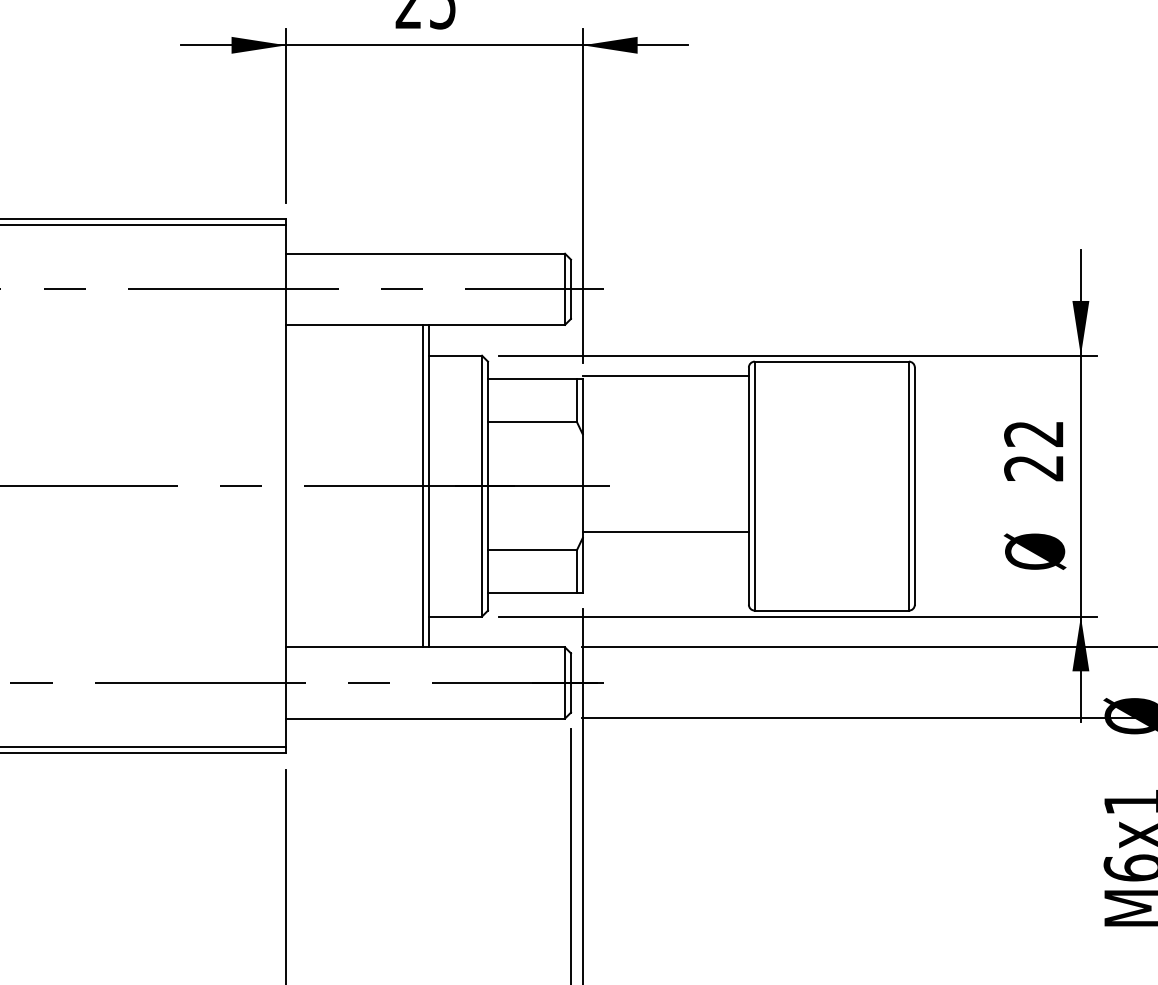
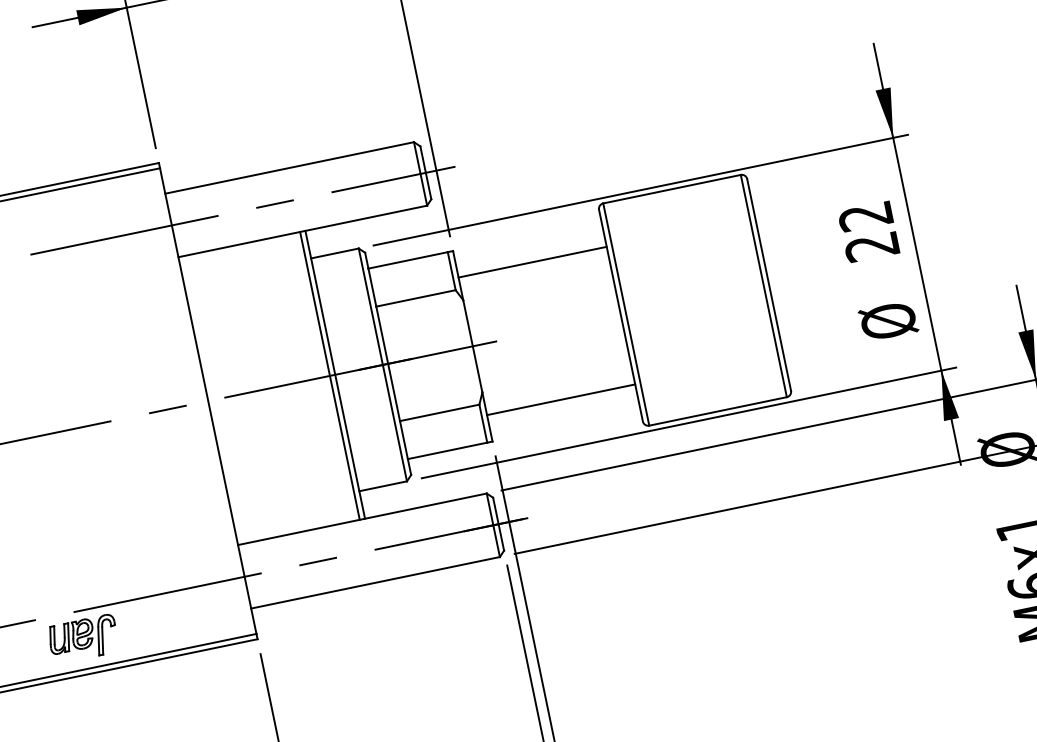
line: (665, 376) -> (532, 262), moved
line: (665, 532) -> (560, 400), moved
part: (99, 714) -> (83, 639), added

